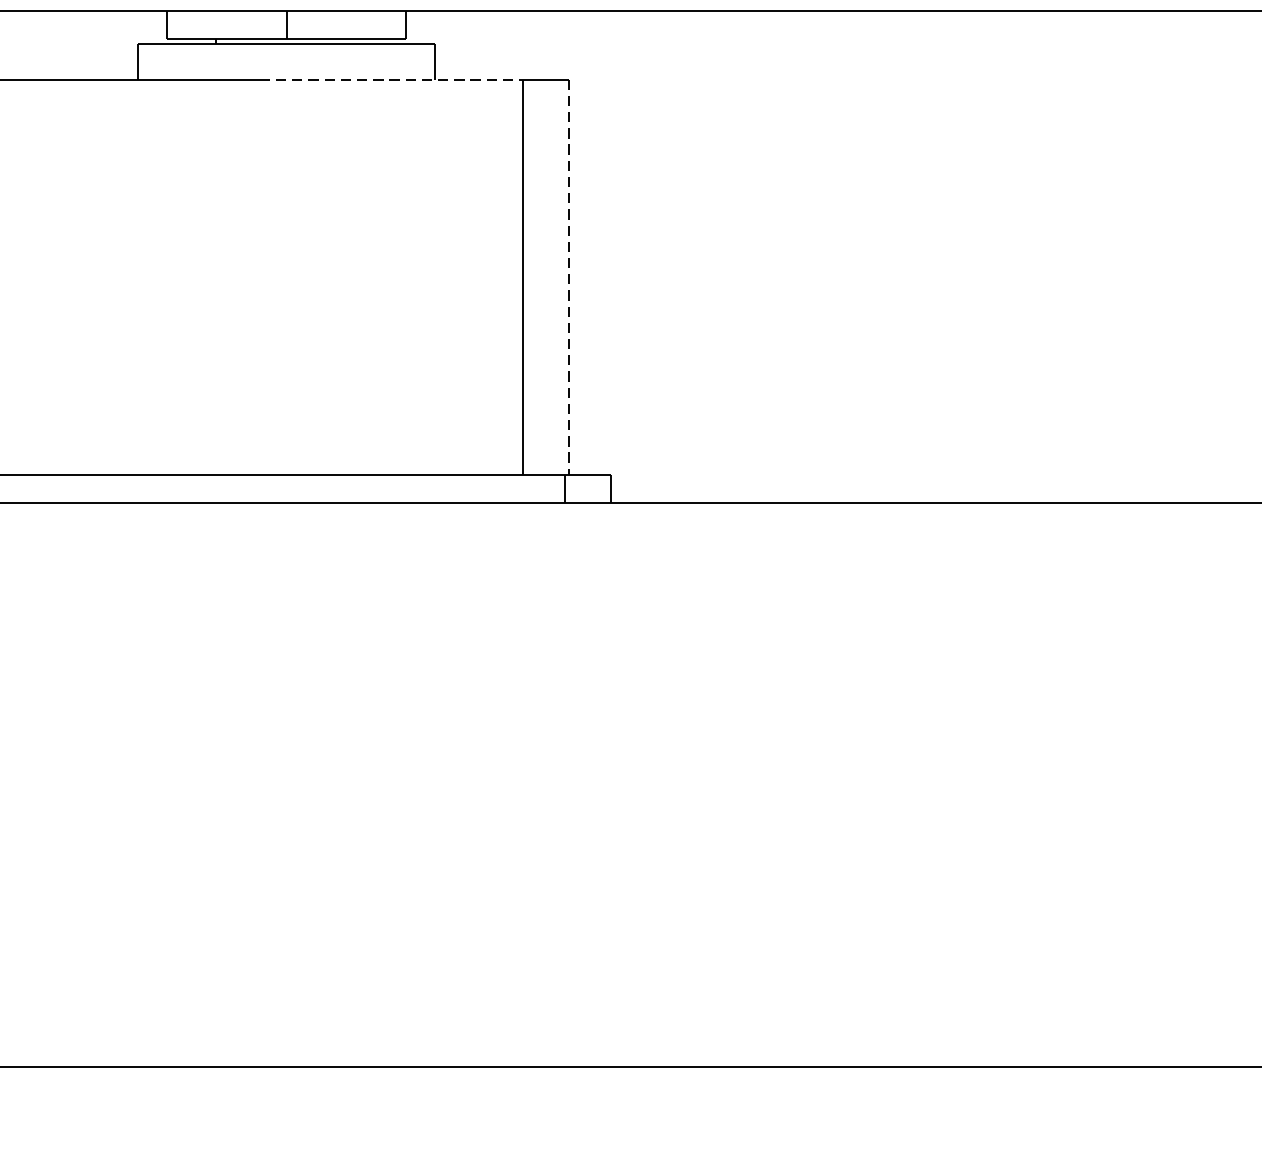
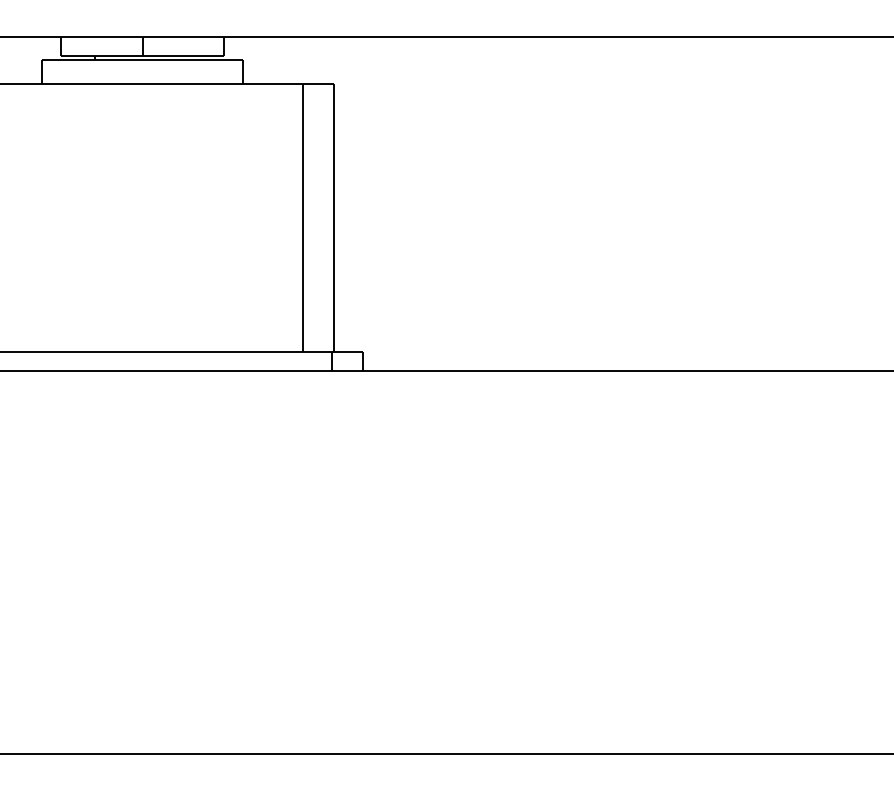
line: (392, 79) -> (214, 83), dashed -> solid
line: (569, 278) -> (334, 218), dashed -> solid

